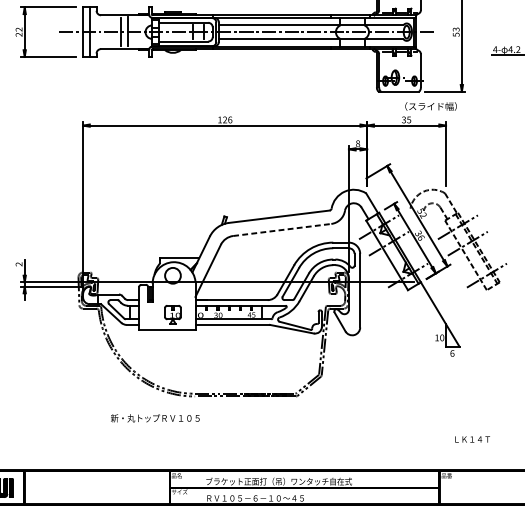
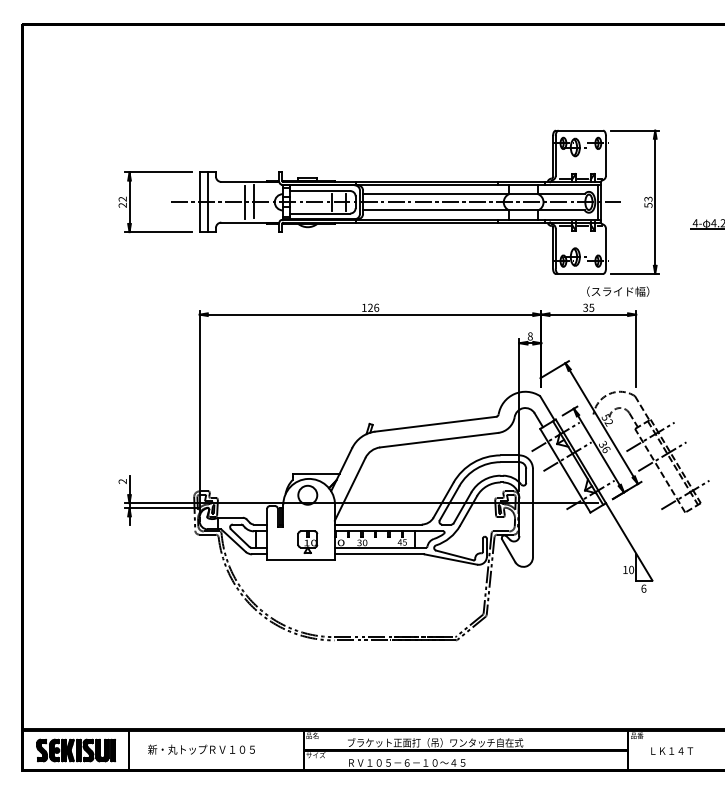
line: (282, 230) -> (439, 440), dashed -> solid
text: (155, 418) -> (201, 749), moved
text: (472, 438) -> (672, 750), moved

